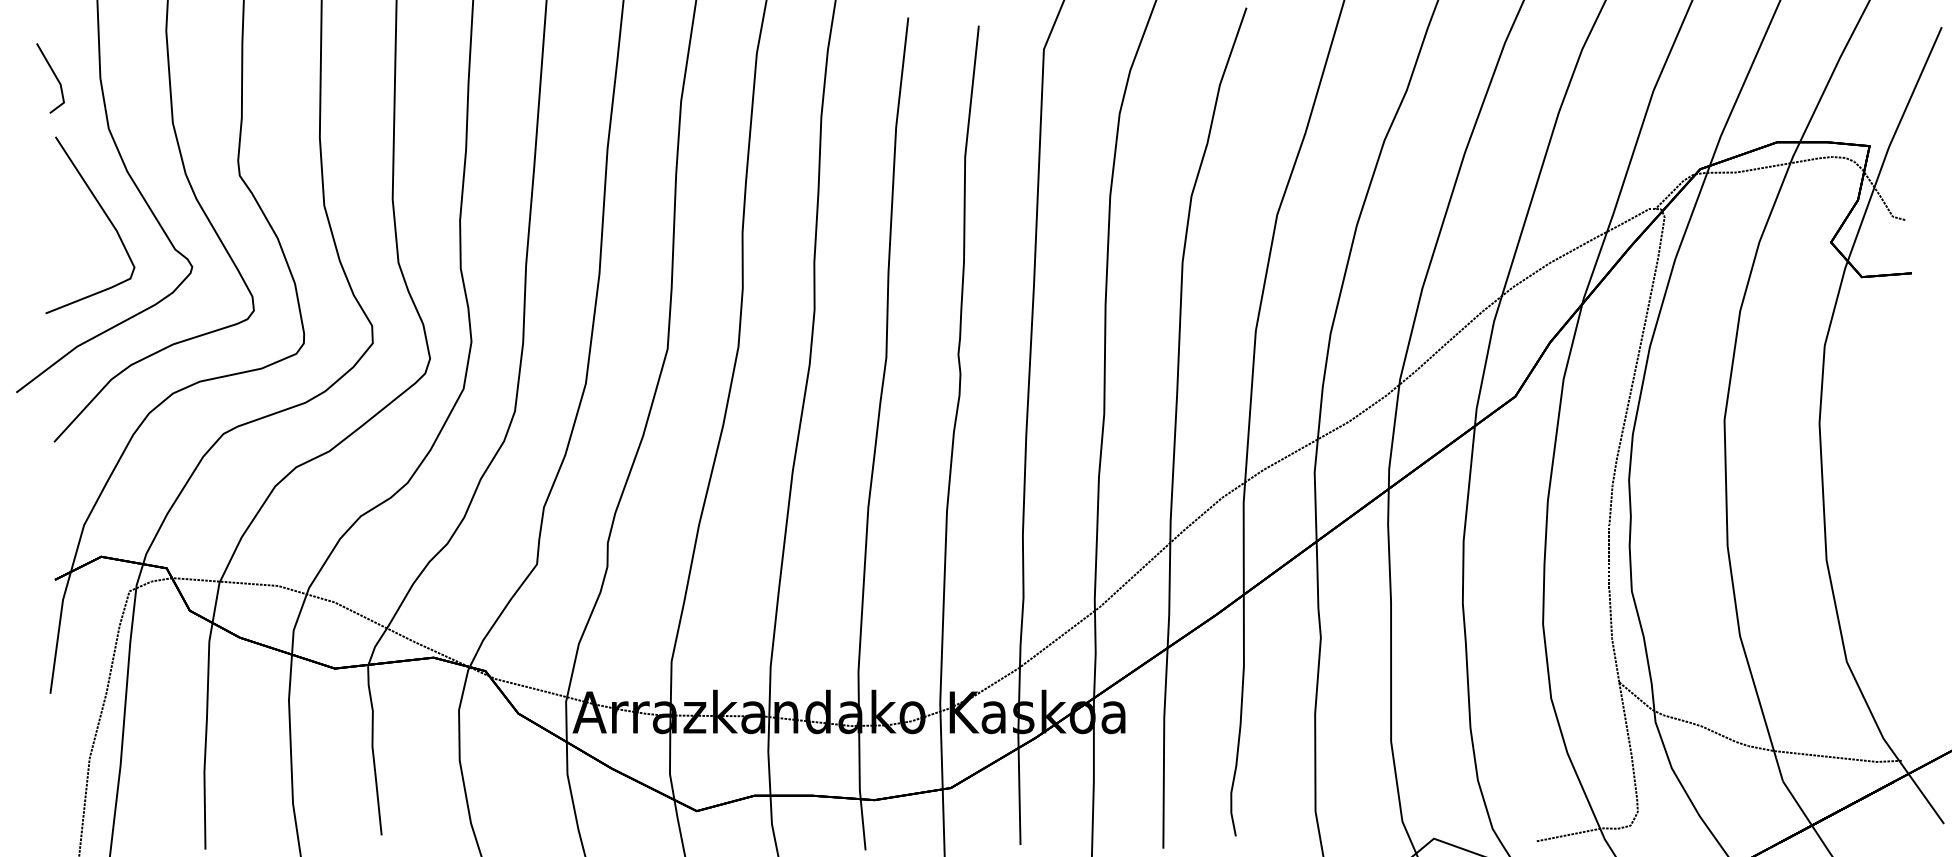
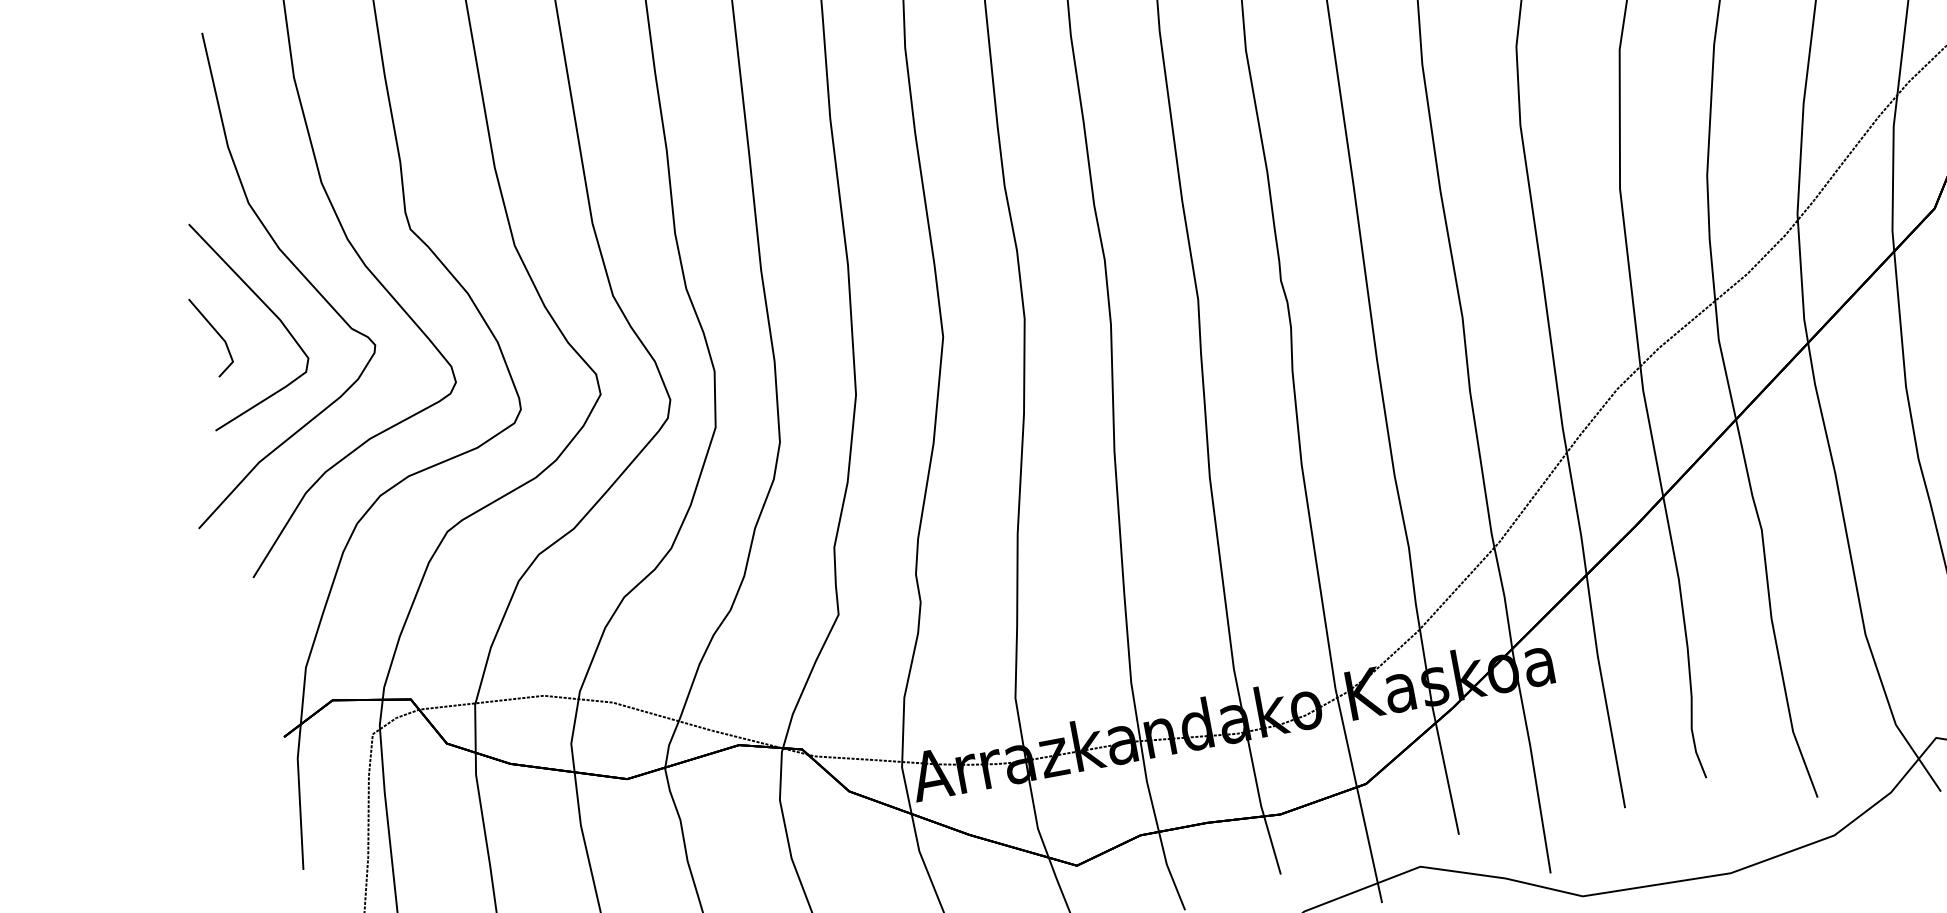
part: (50, 78) -> (212, 336), moved

